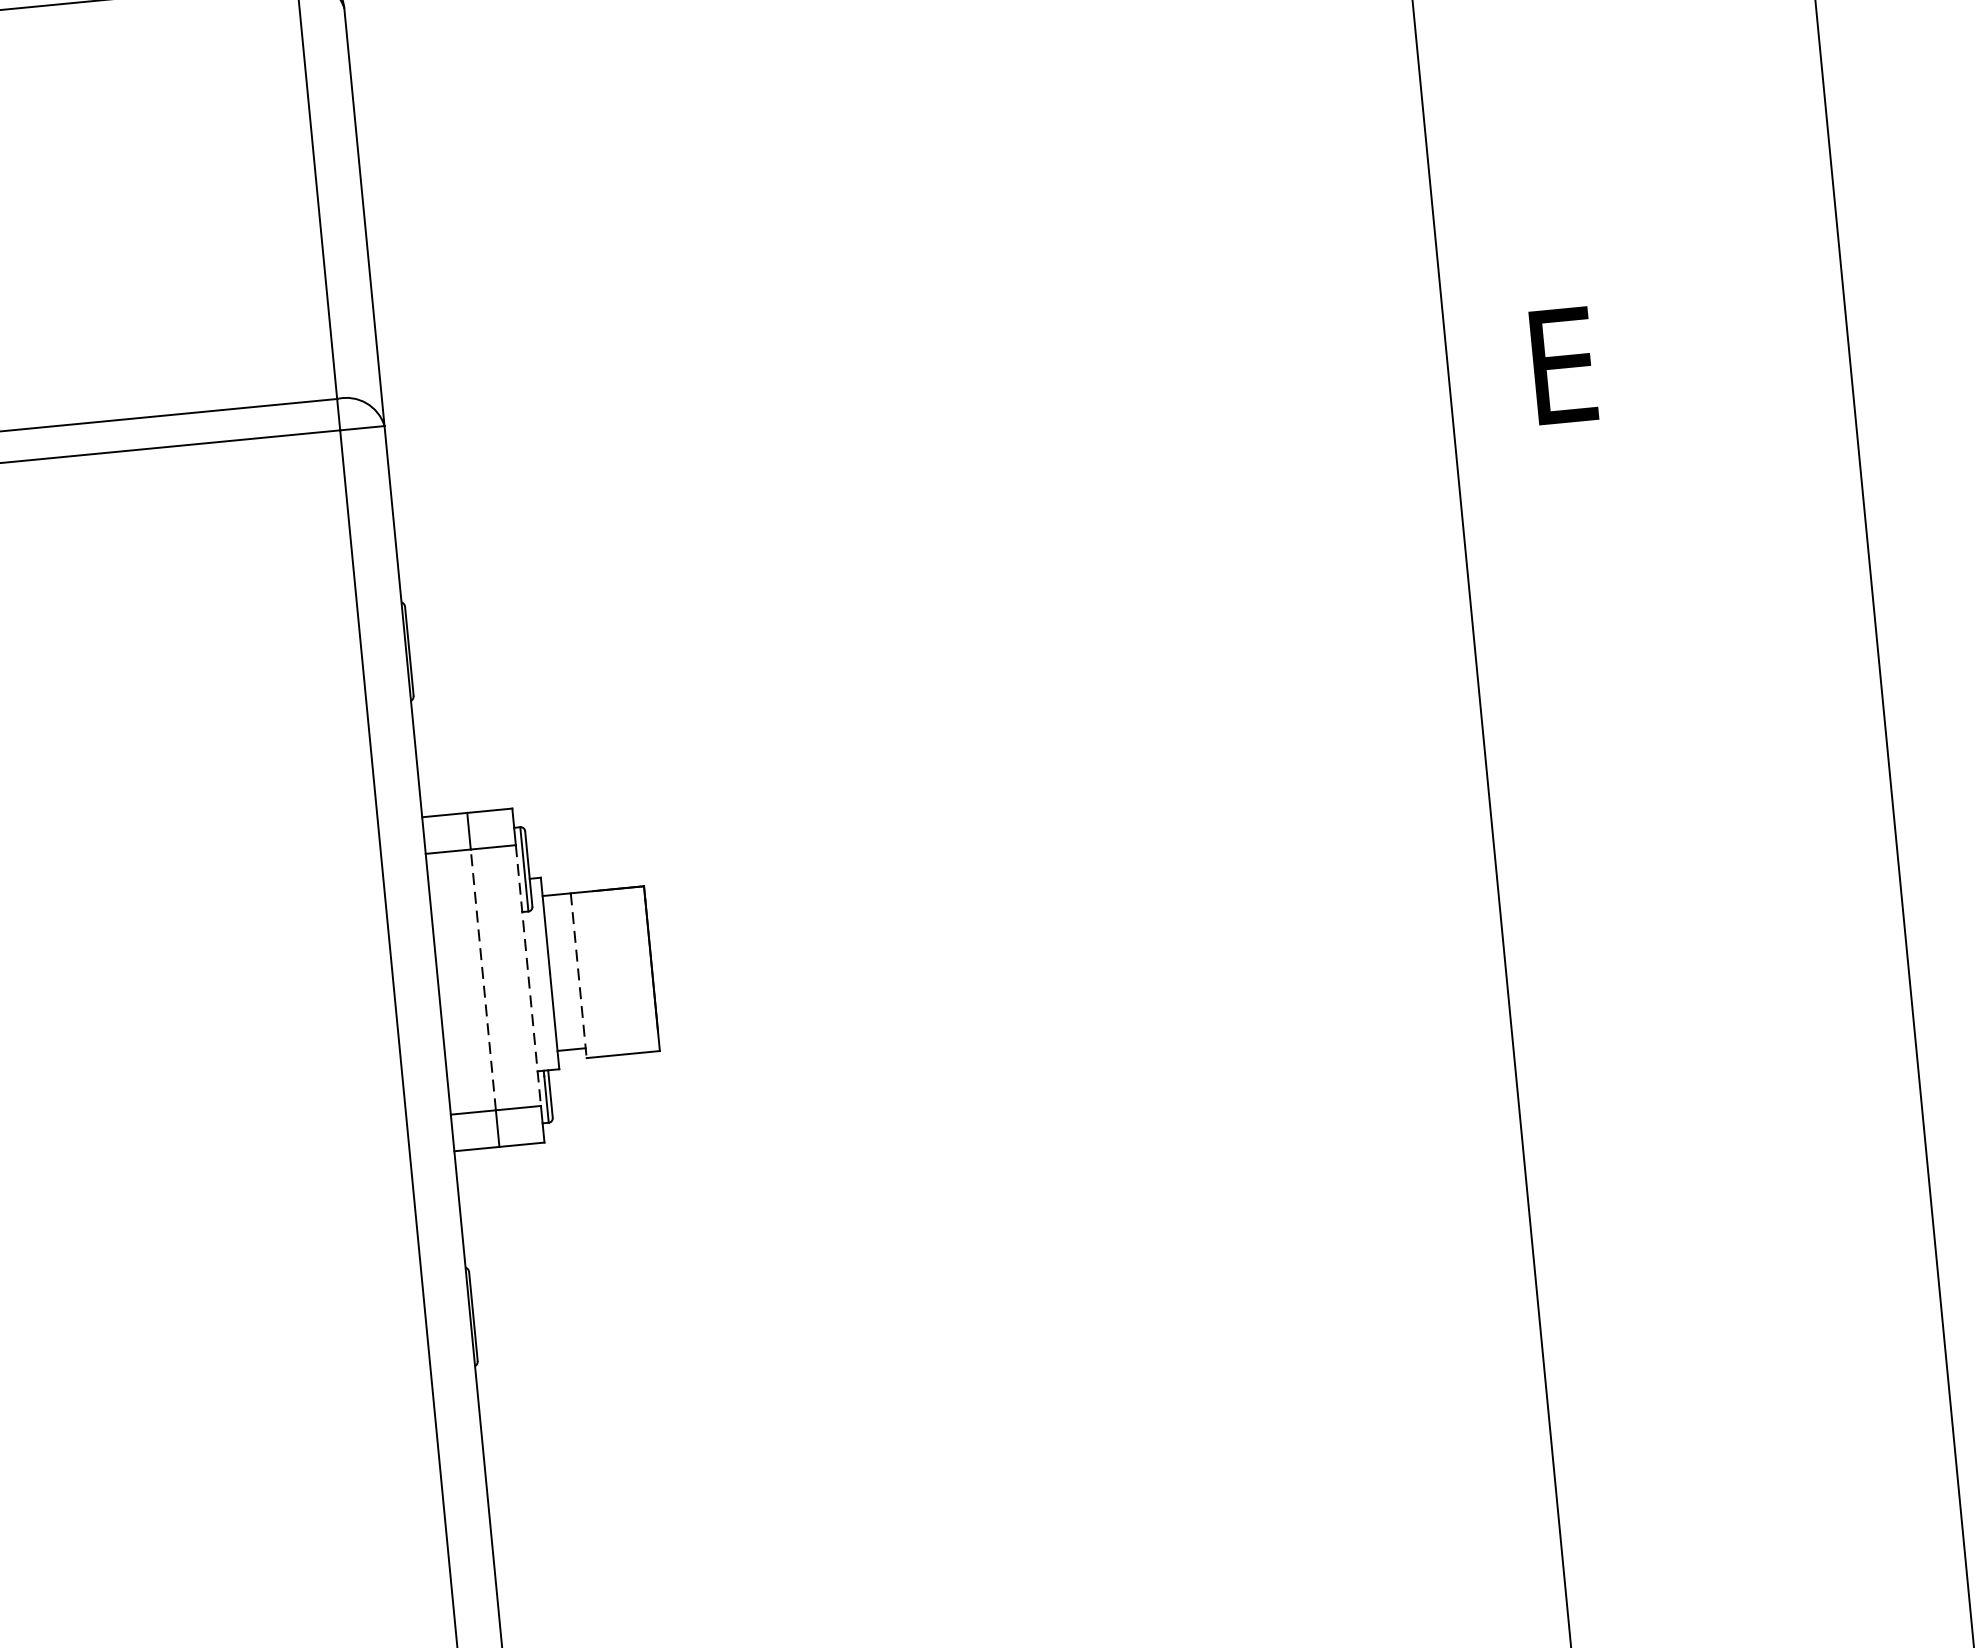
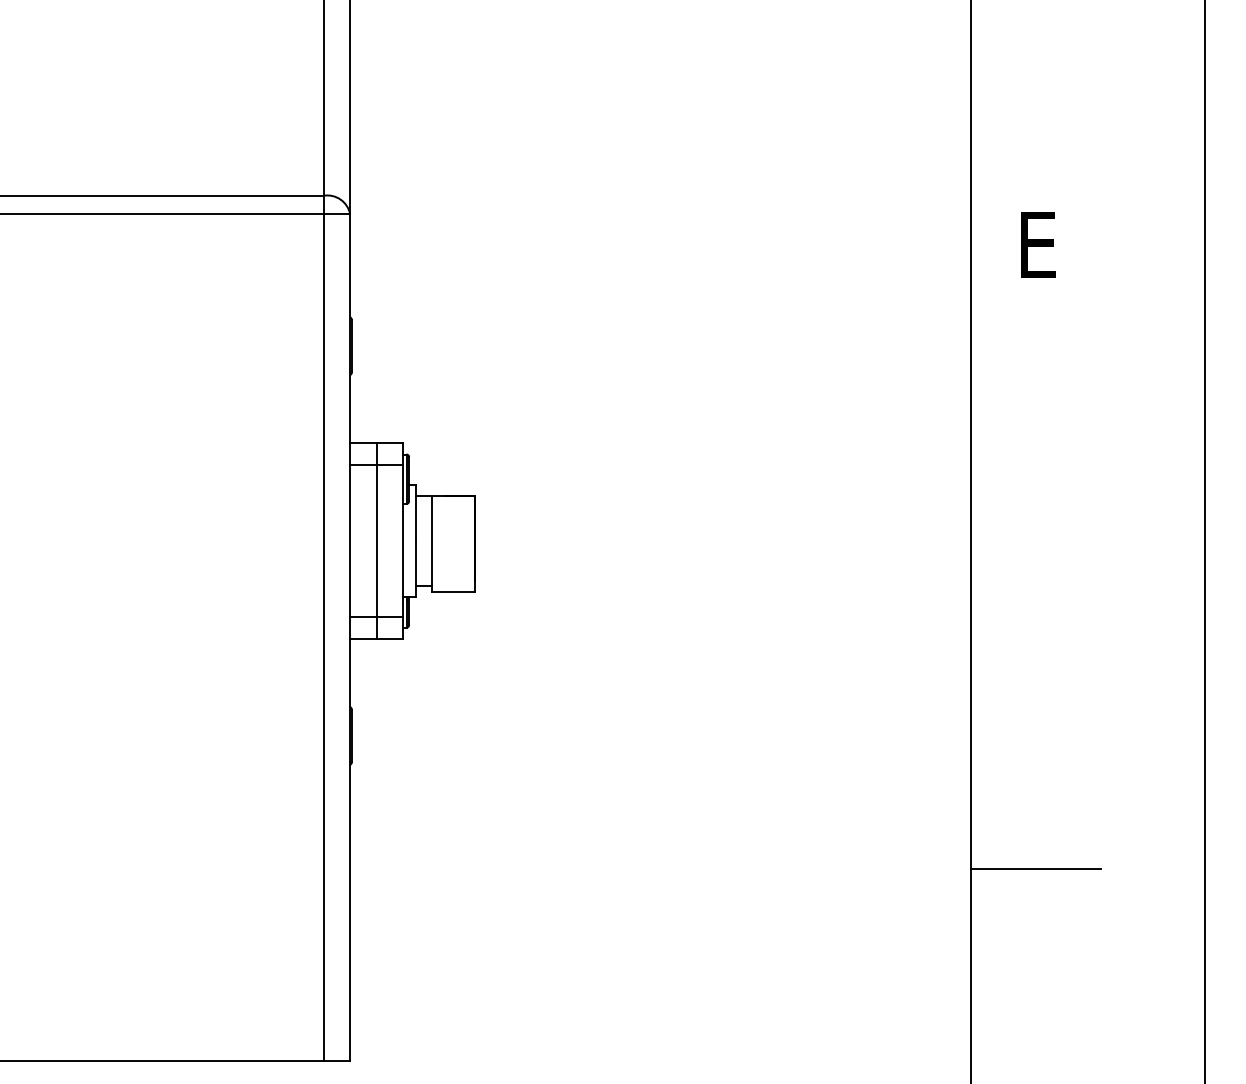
line: (527, 976) -> (402, 541), dashed -> solid
line: (579, 976) -> (432, 544), dashed -> solid
line: (483, 978) -> (376, 540), dashed -> solid
line: (1661, 1430) -> (1035, 868), added

